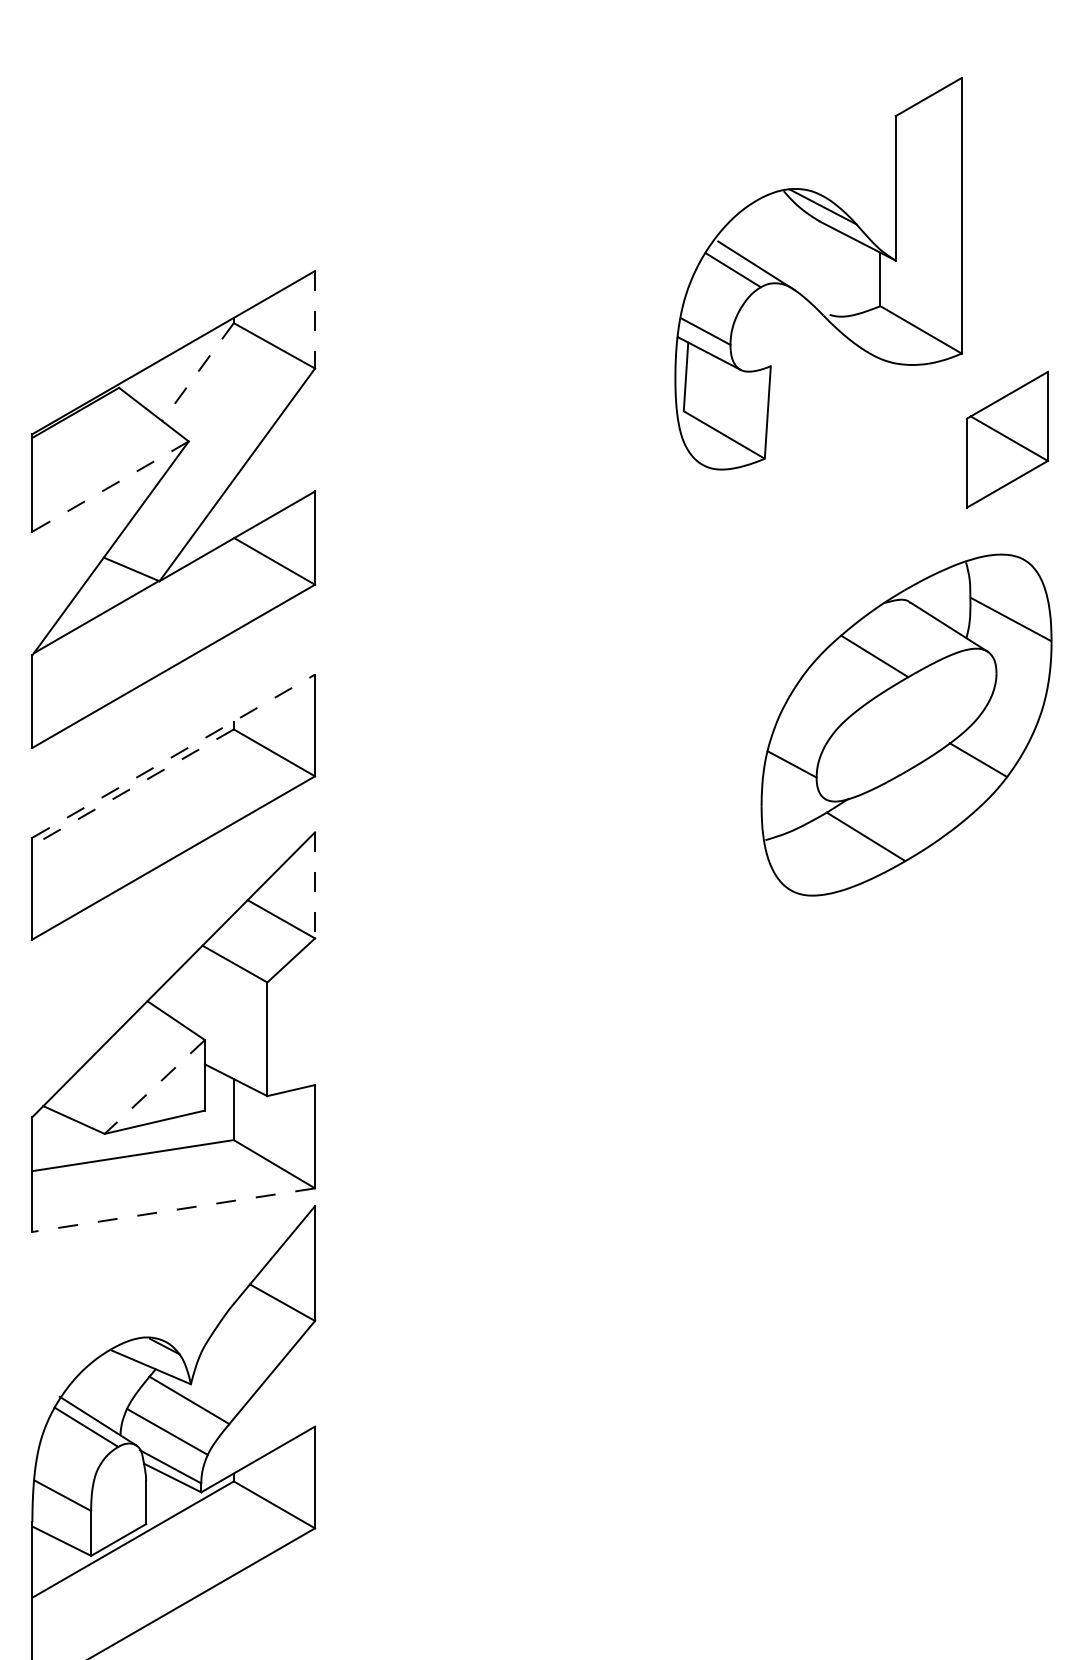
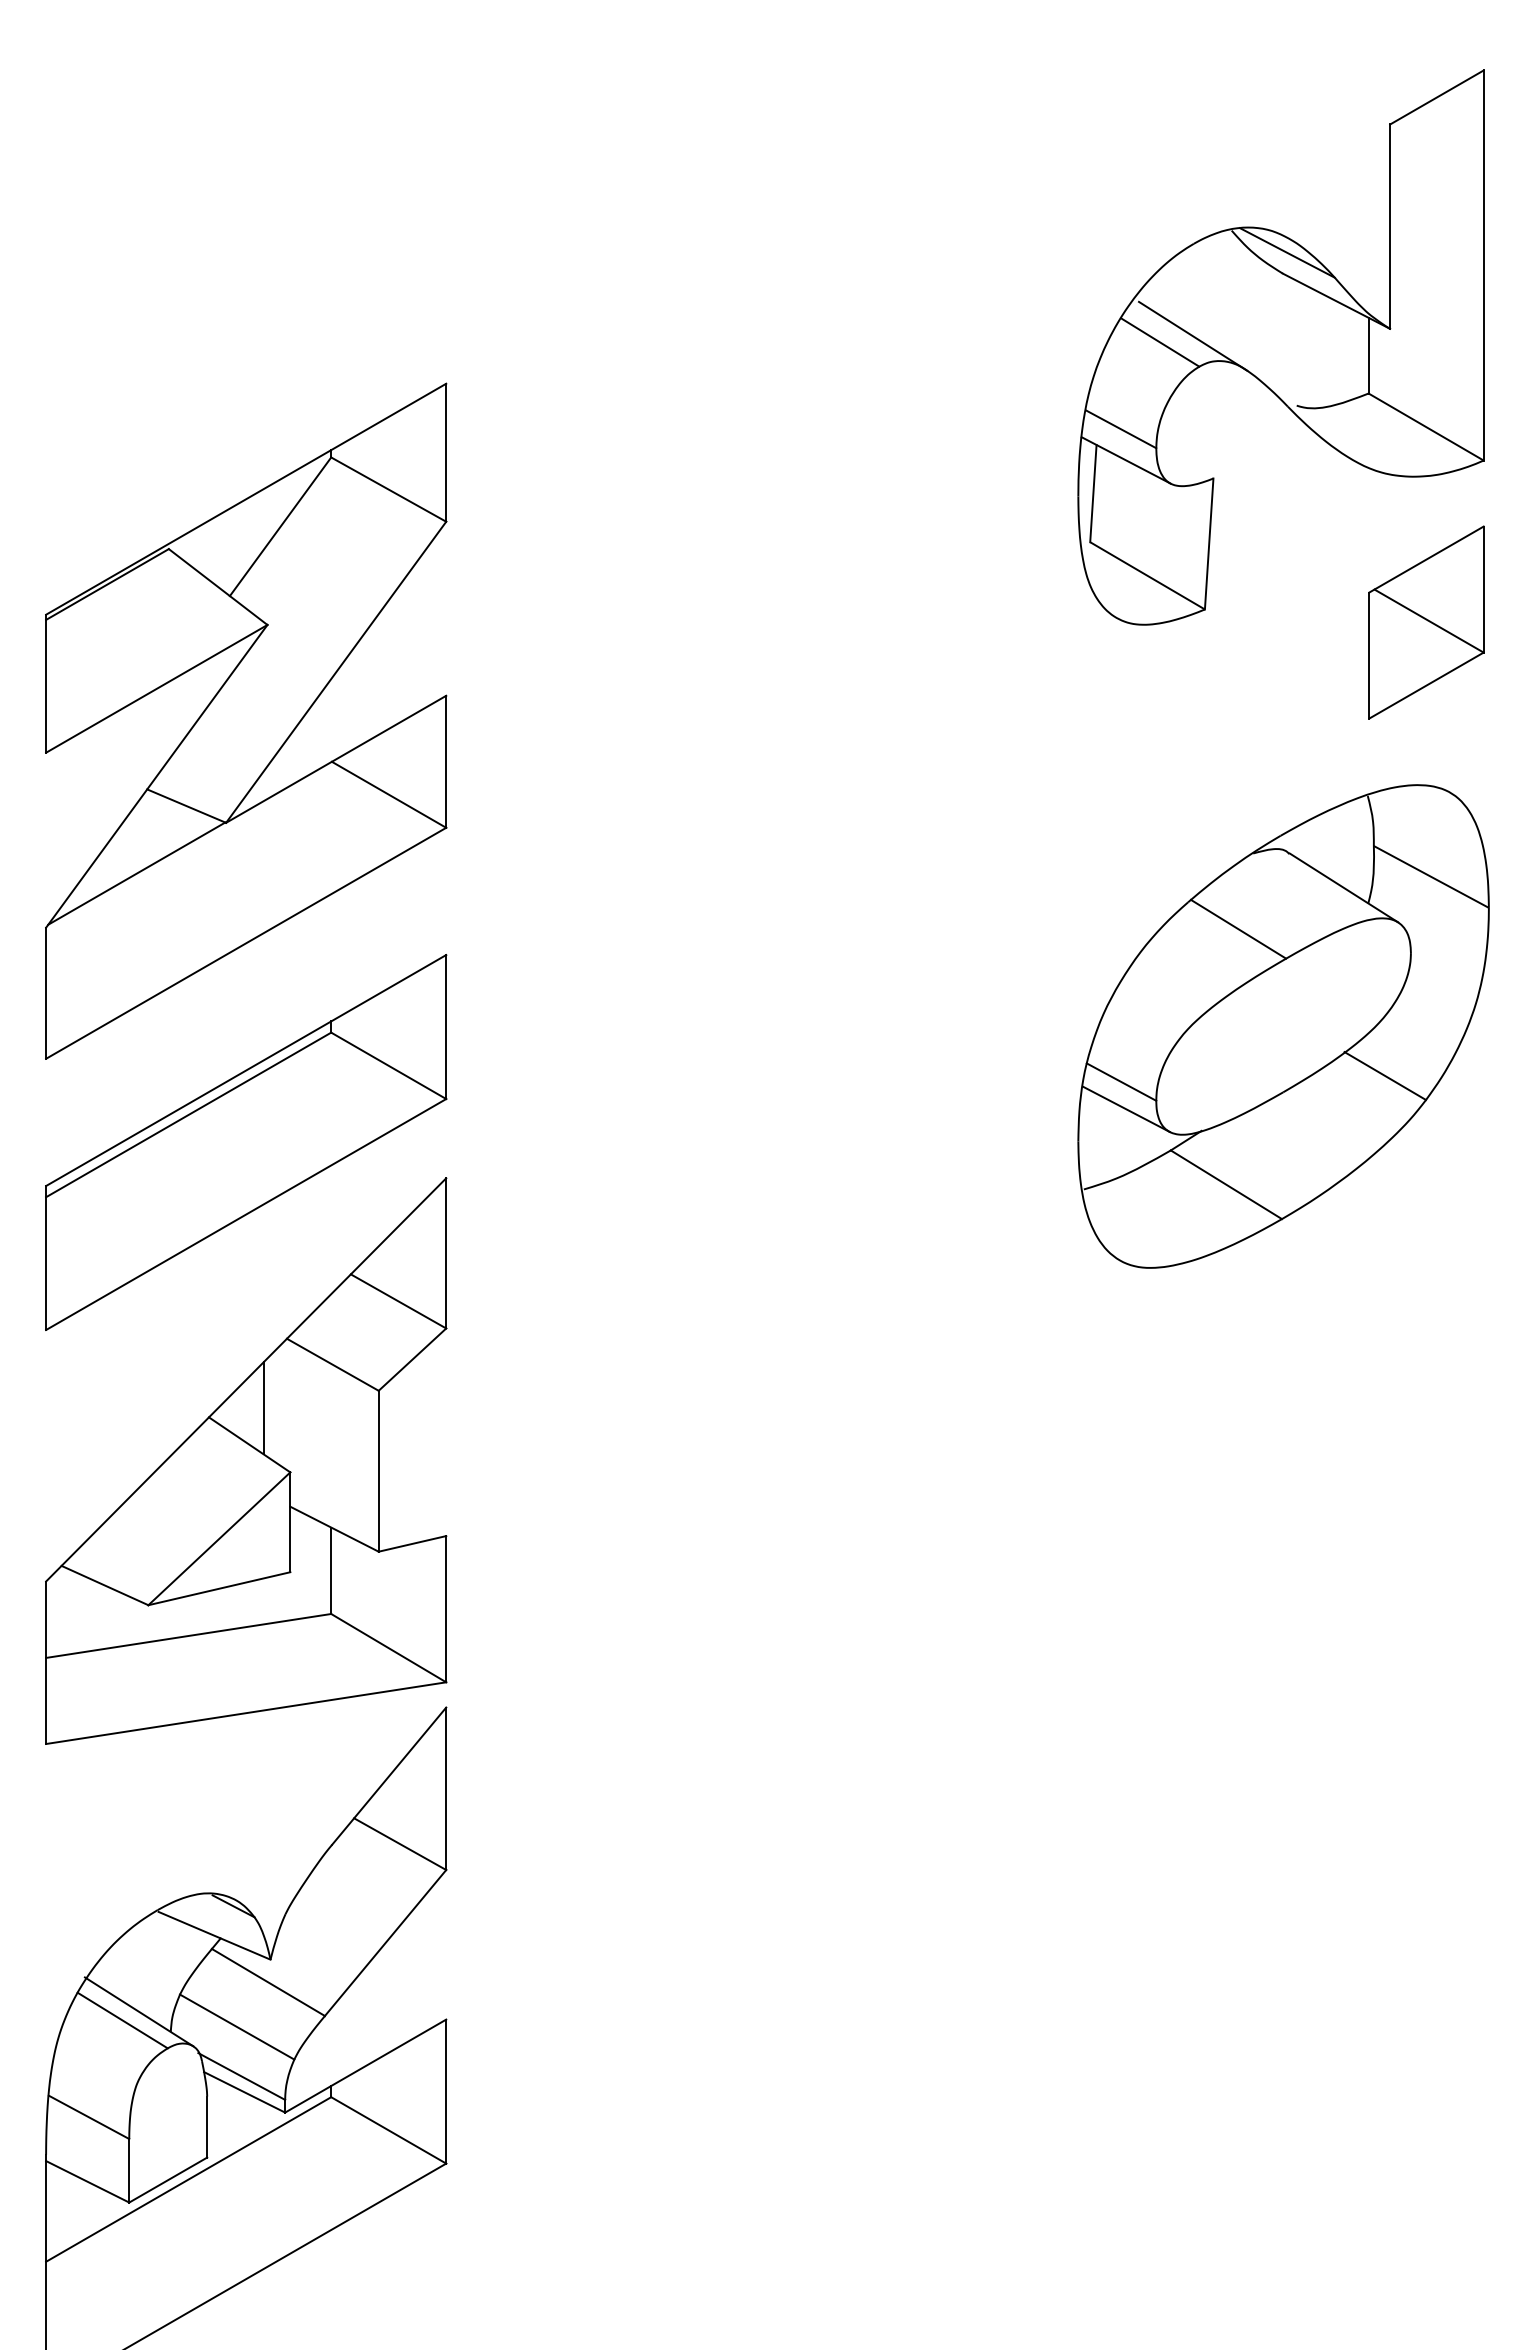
part: (818, 273) -> (1280, 347), moved
line: (315, 320) -> (446, 453), dashed -> solid
line: (197, 371) -> (280, 526), dashed -> solid
line: (110, 486) -> (156, 688), dashed -> solid
line: (173, 756) -> (246, 1070), dashed -> solid
line: (794, 783) -> (1125, 1109), added
line: (132, 787) -> (188, 1114), dashed -> solid
line: (315, 885) -> (446, 1253), dashed -> solid
line: (185, 994) -> (263, 1408), added
line: (154, 1087) -> (219, 1539), dashed -> solid
line: (173, 1210) -> (245, 1713), dashed -> solid

